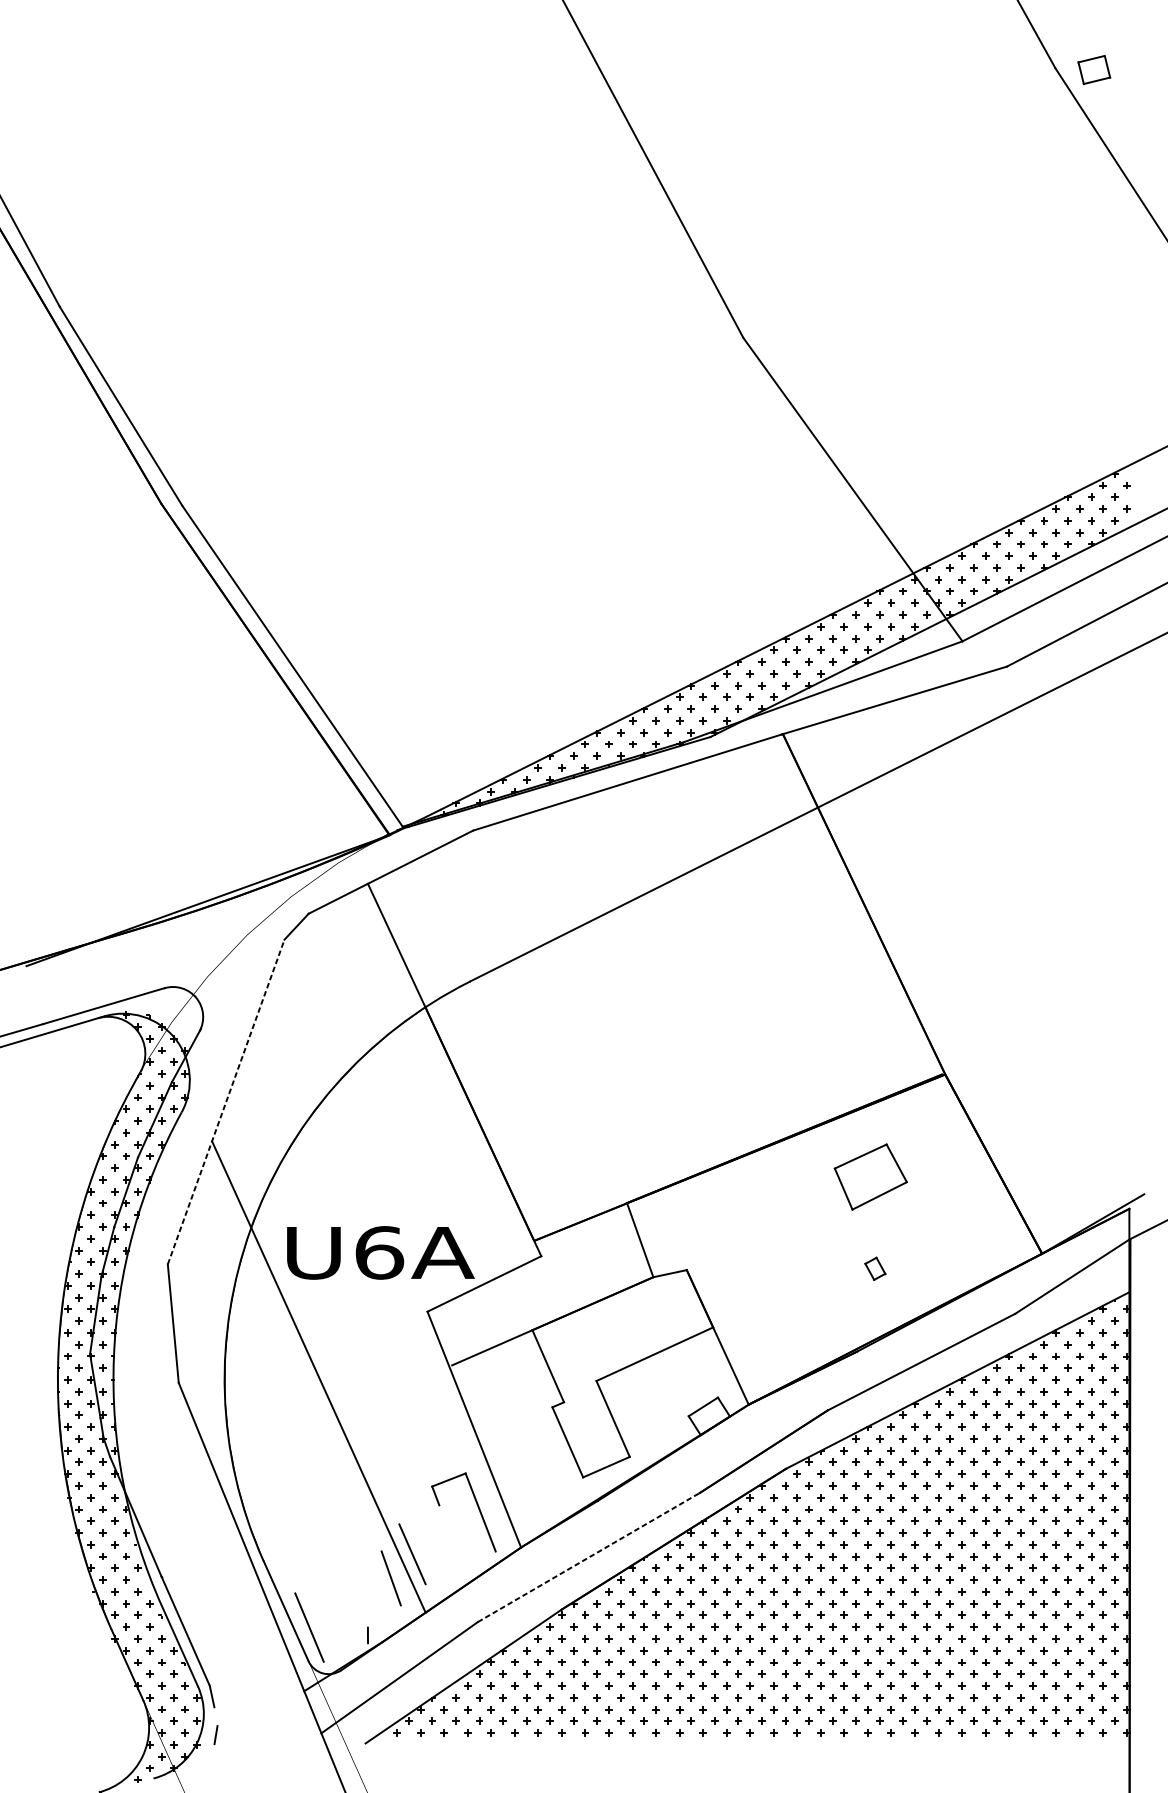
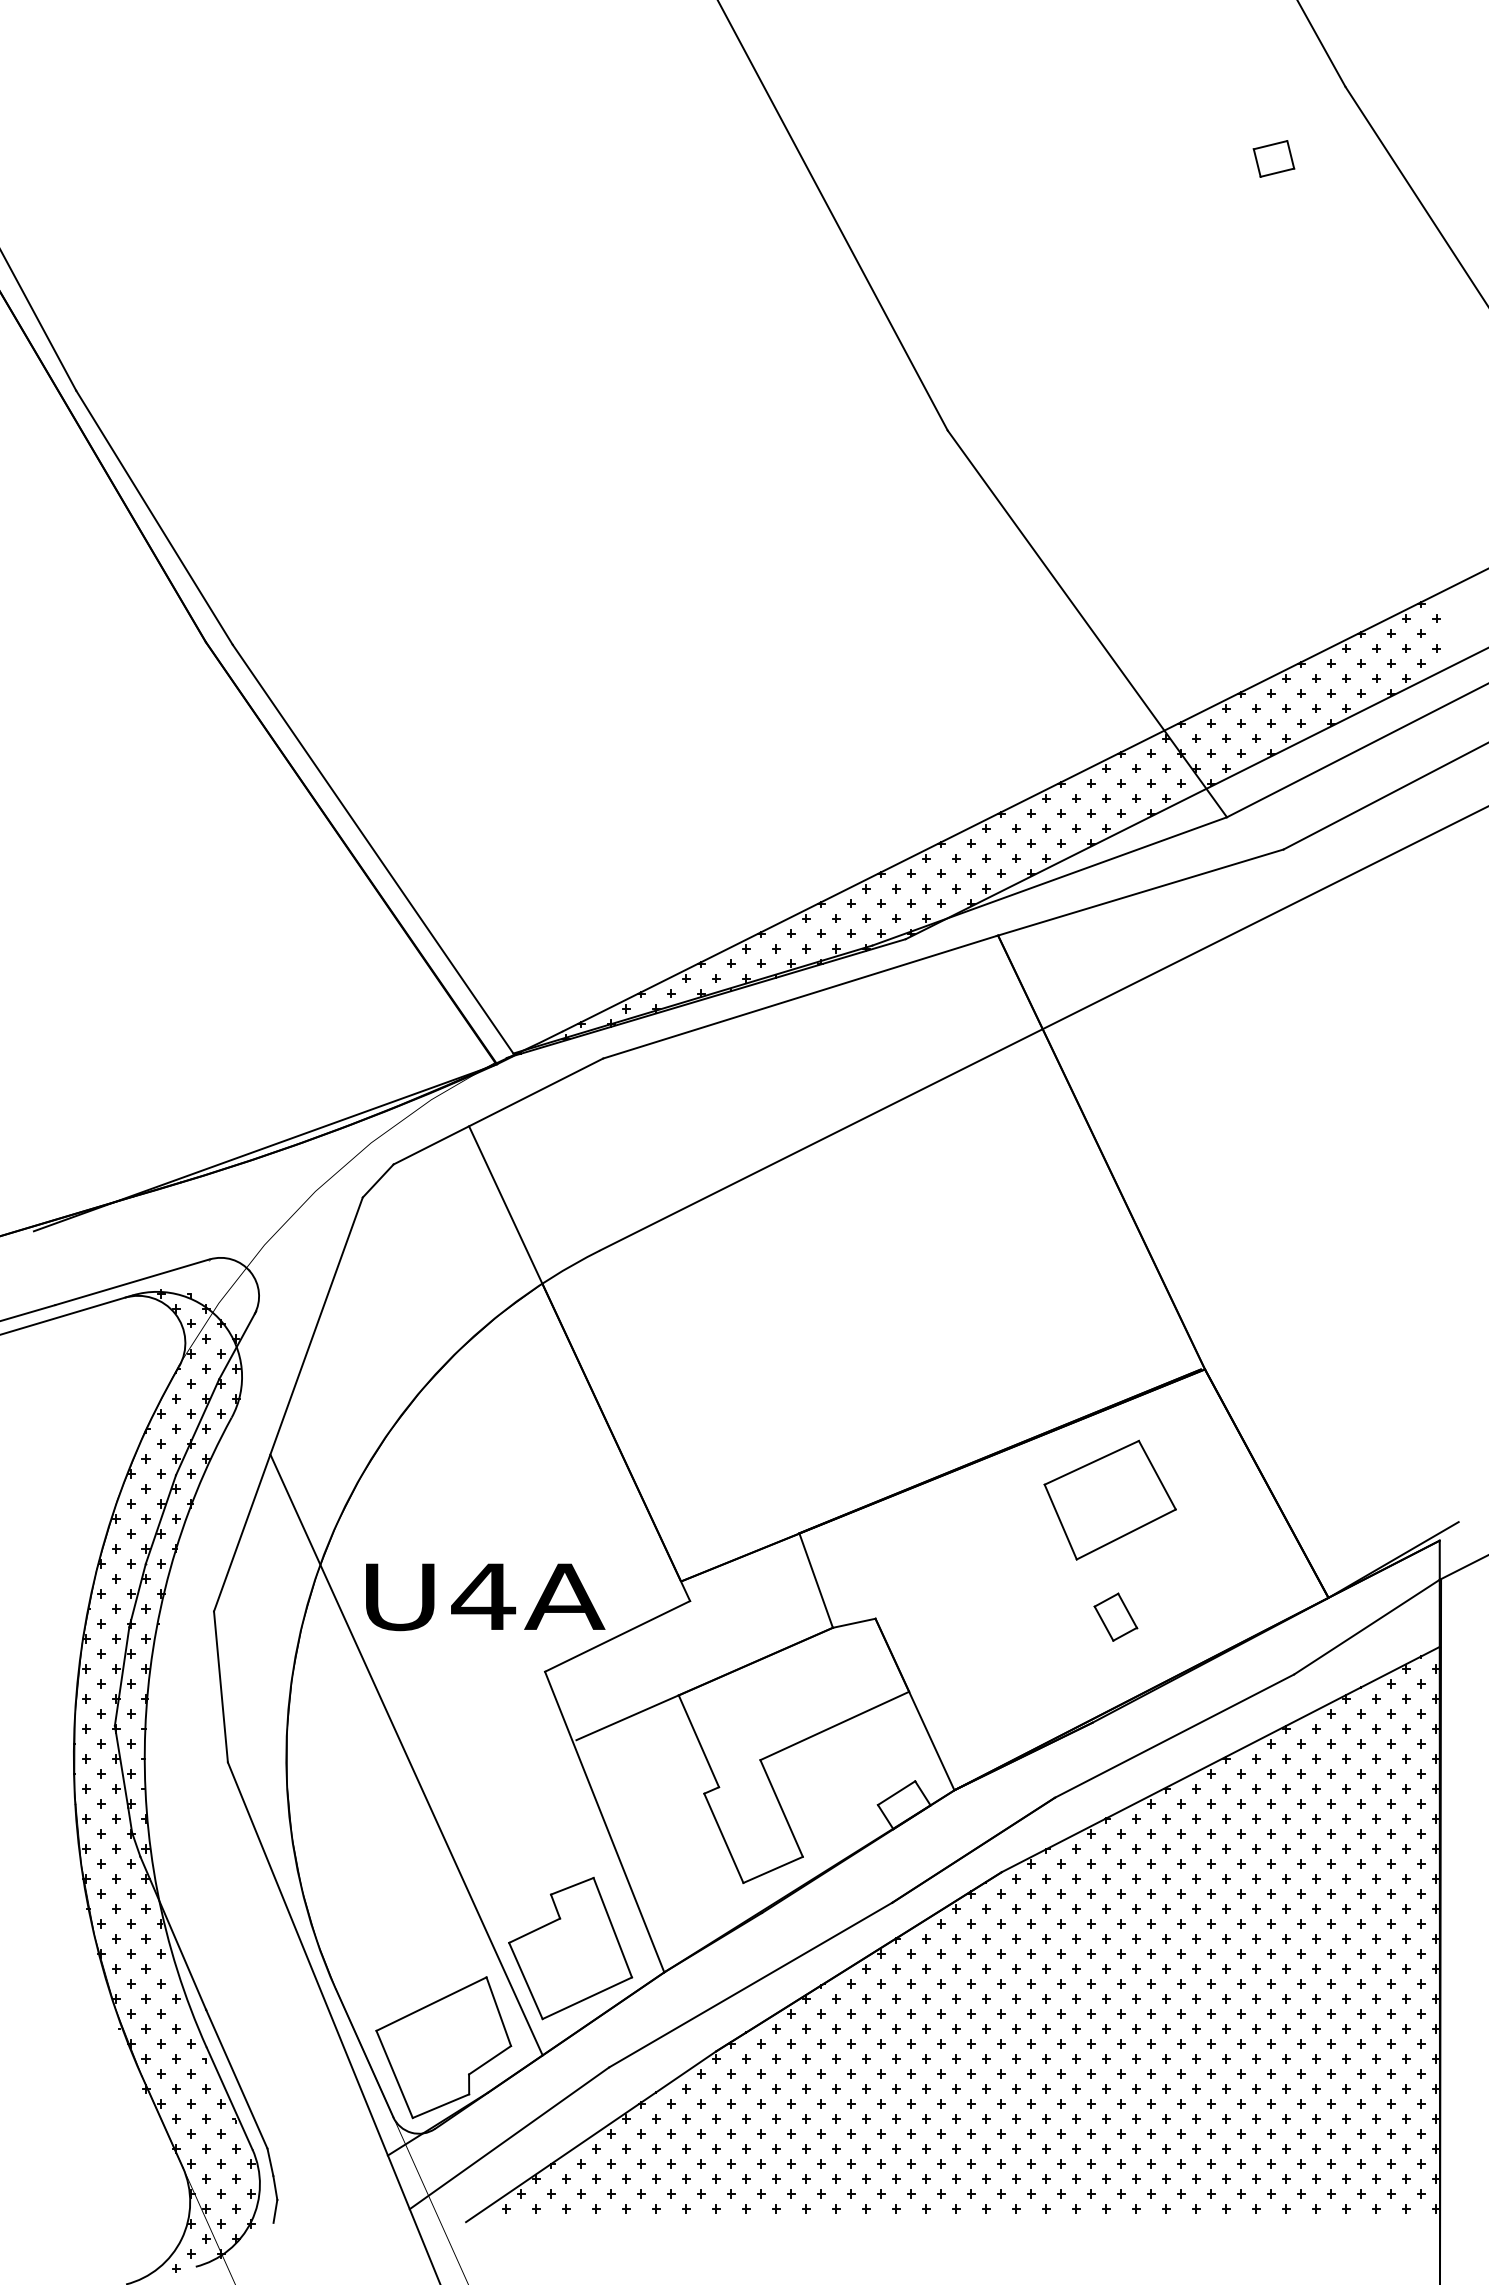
part: (1093, 69) -> (1273, 158), moved
line: (226, 1102) -> (288, 1404), dashed -> solid
part: (870, 1176) -> (1109, 1499), size x1.43
text: (379, 1252) -> (483, 1596), U6A -> U4A
part: (875, 1268) -> (1115, 1616), size x1.67
line: (419, 1514) -> (534, 1930), added
line: (588, 1557) -> (750, 1985), dashed -> solid
line: (460, 1568) -> (587, 1998), added
line: (338, 1571) -> (431, 2003), added
line: (384, 1616) -> (490, 2060), added
line: (345, 1652) -> (440, 2106), added
line: (216, 1716) -> (275, 2187), added

